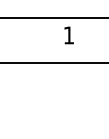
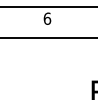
text: (69, 35) -> (47, 18), 1 -> 6

